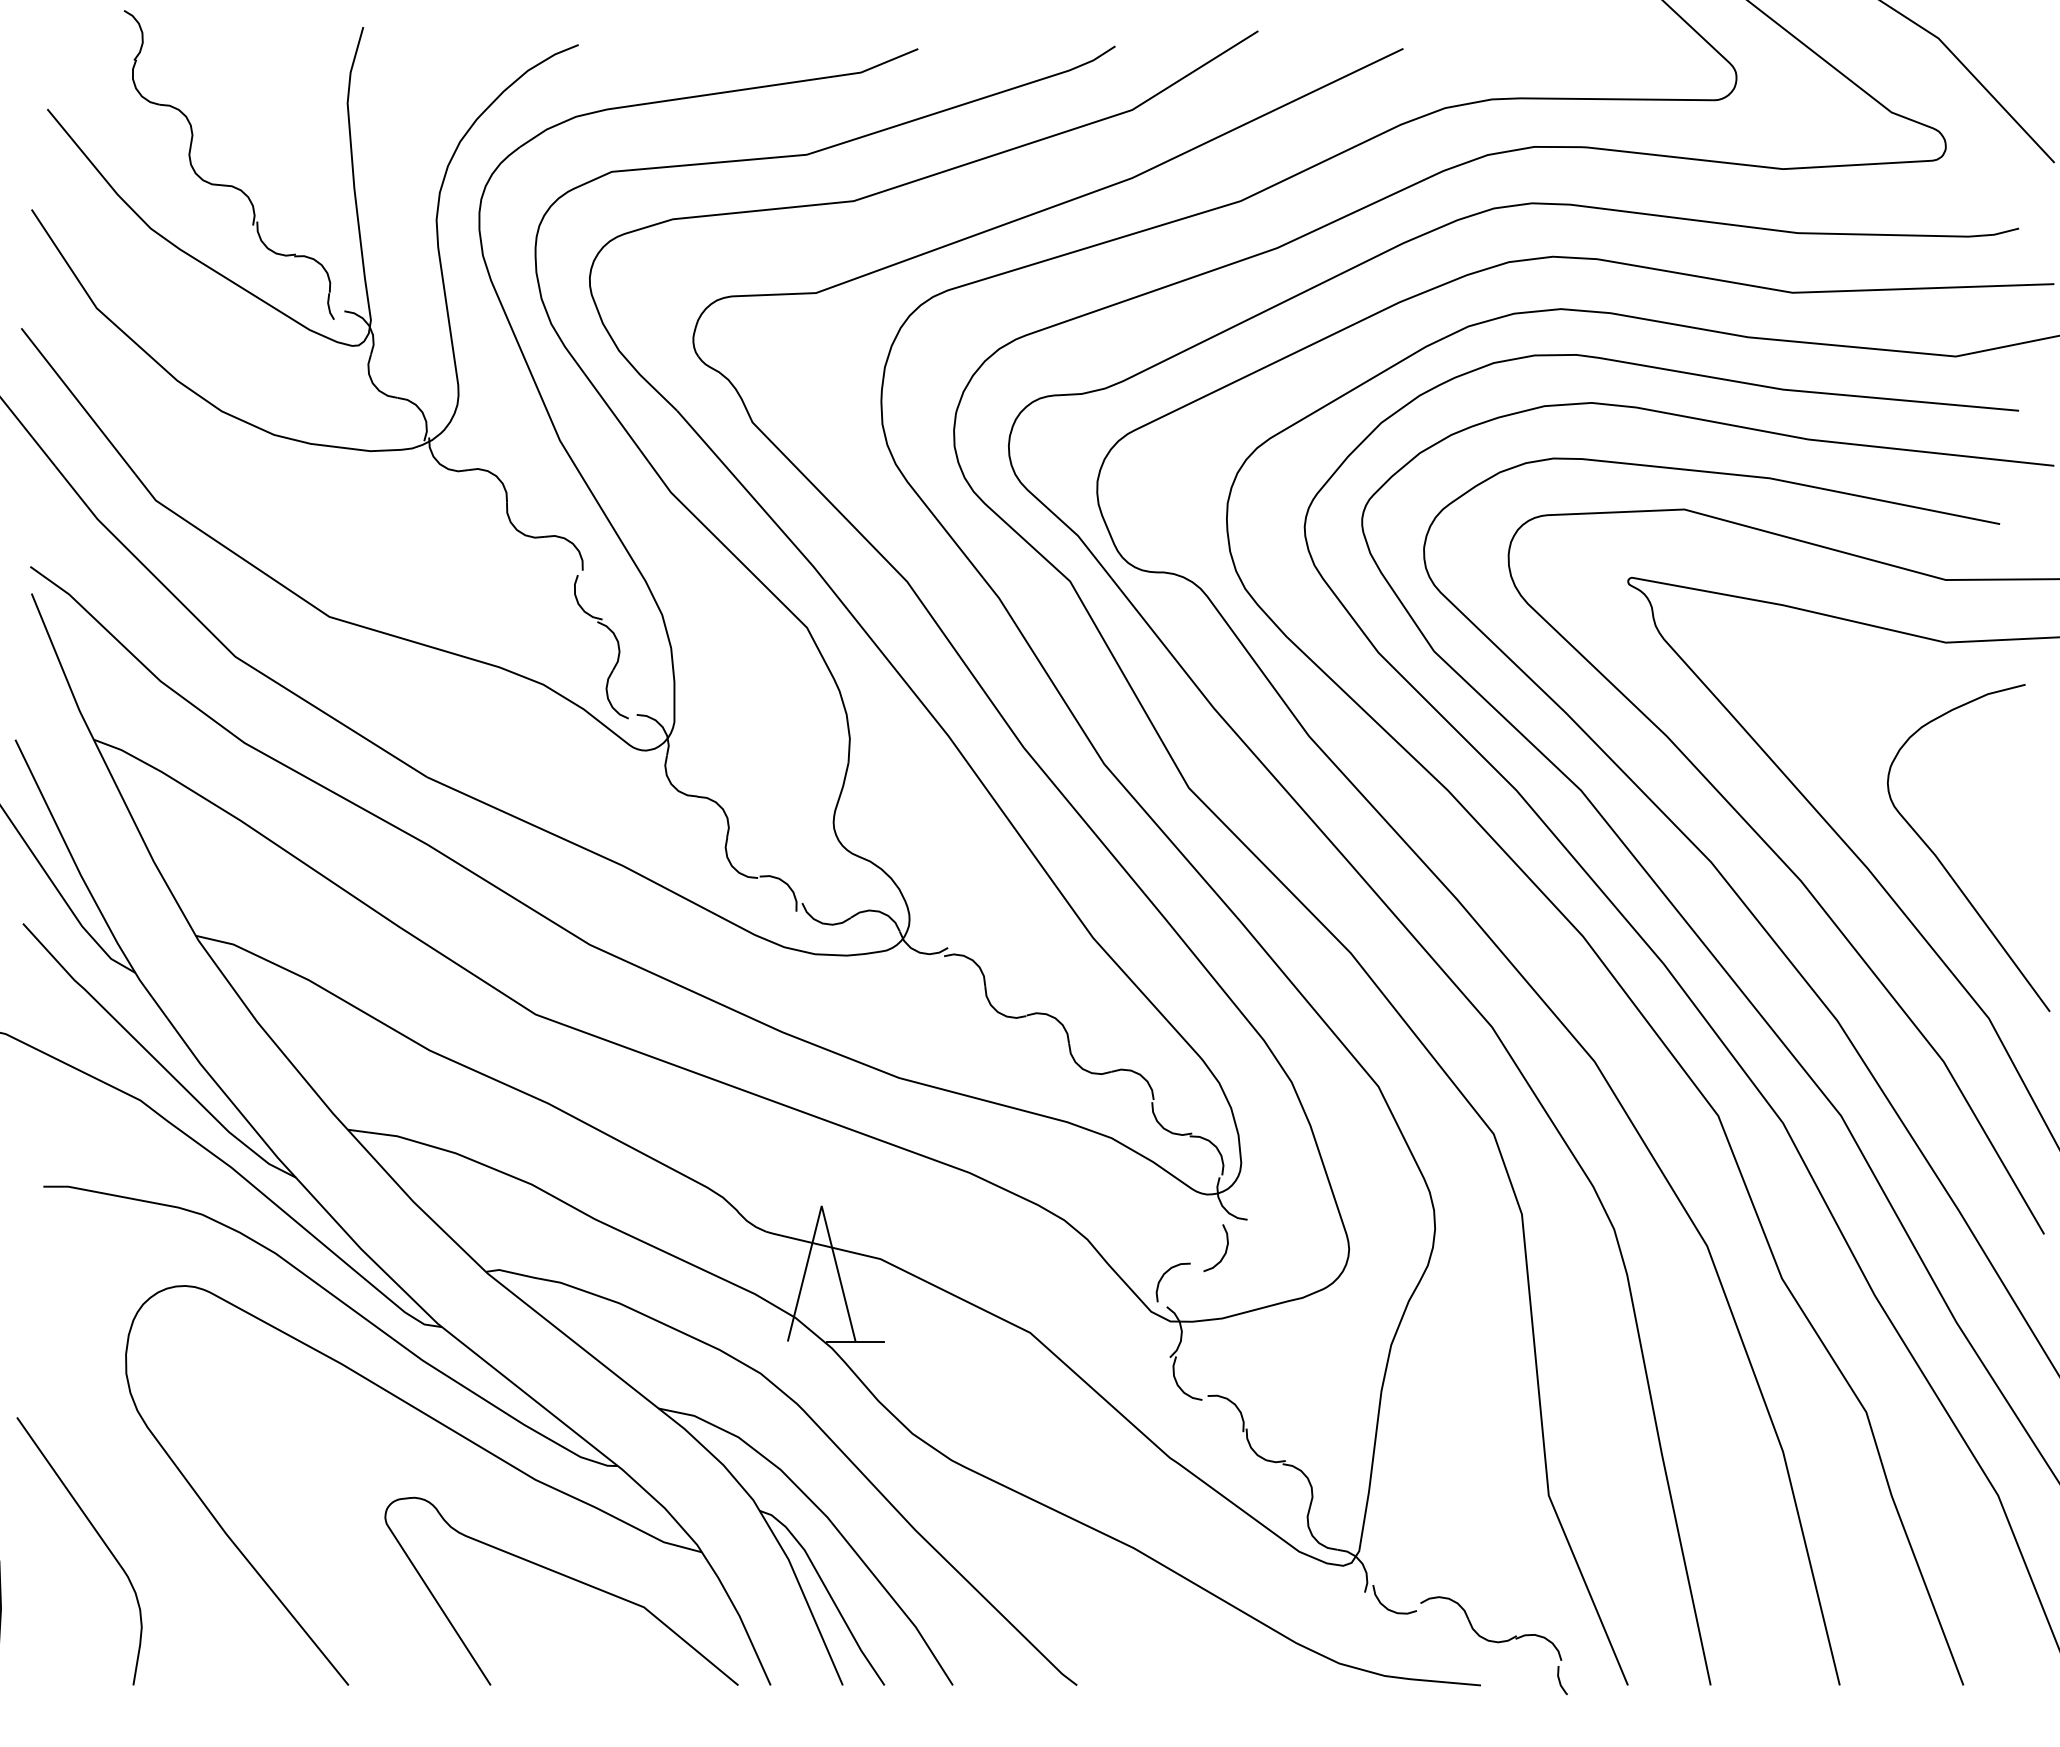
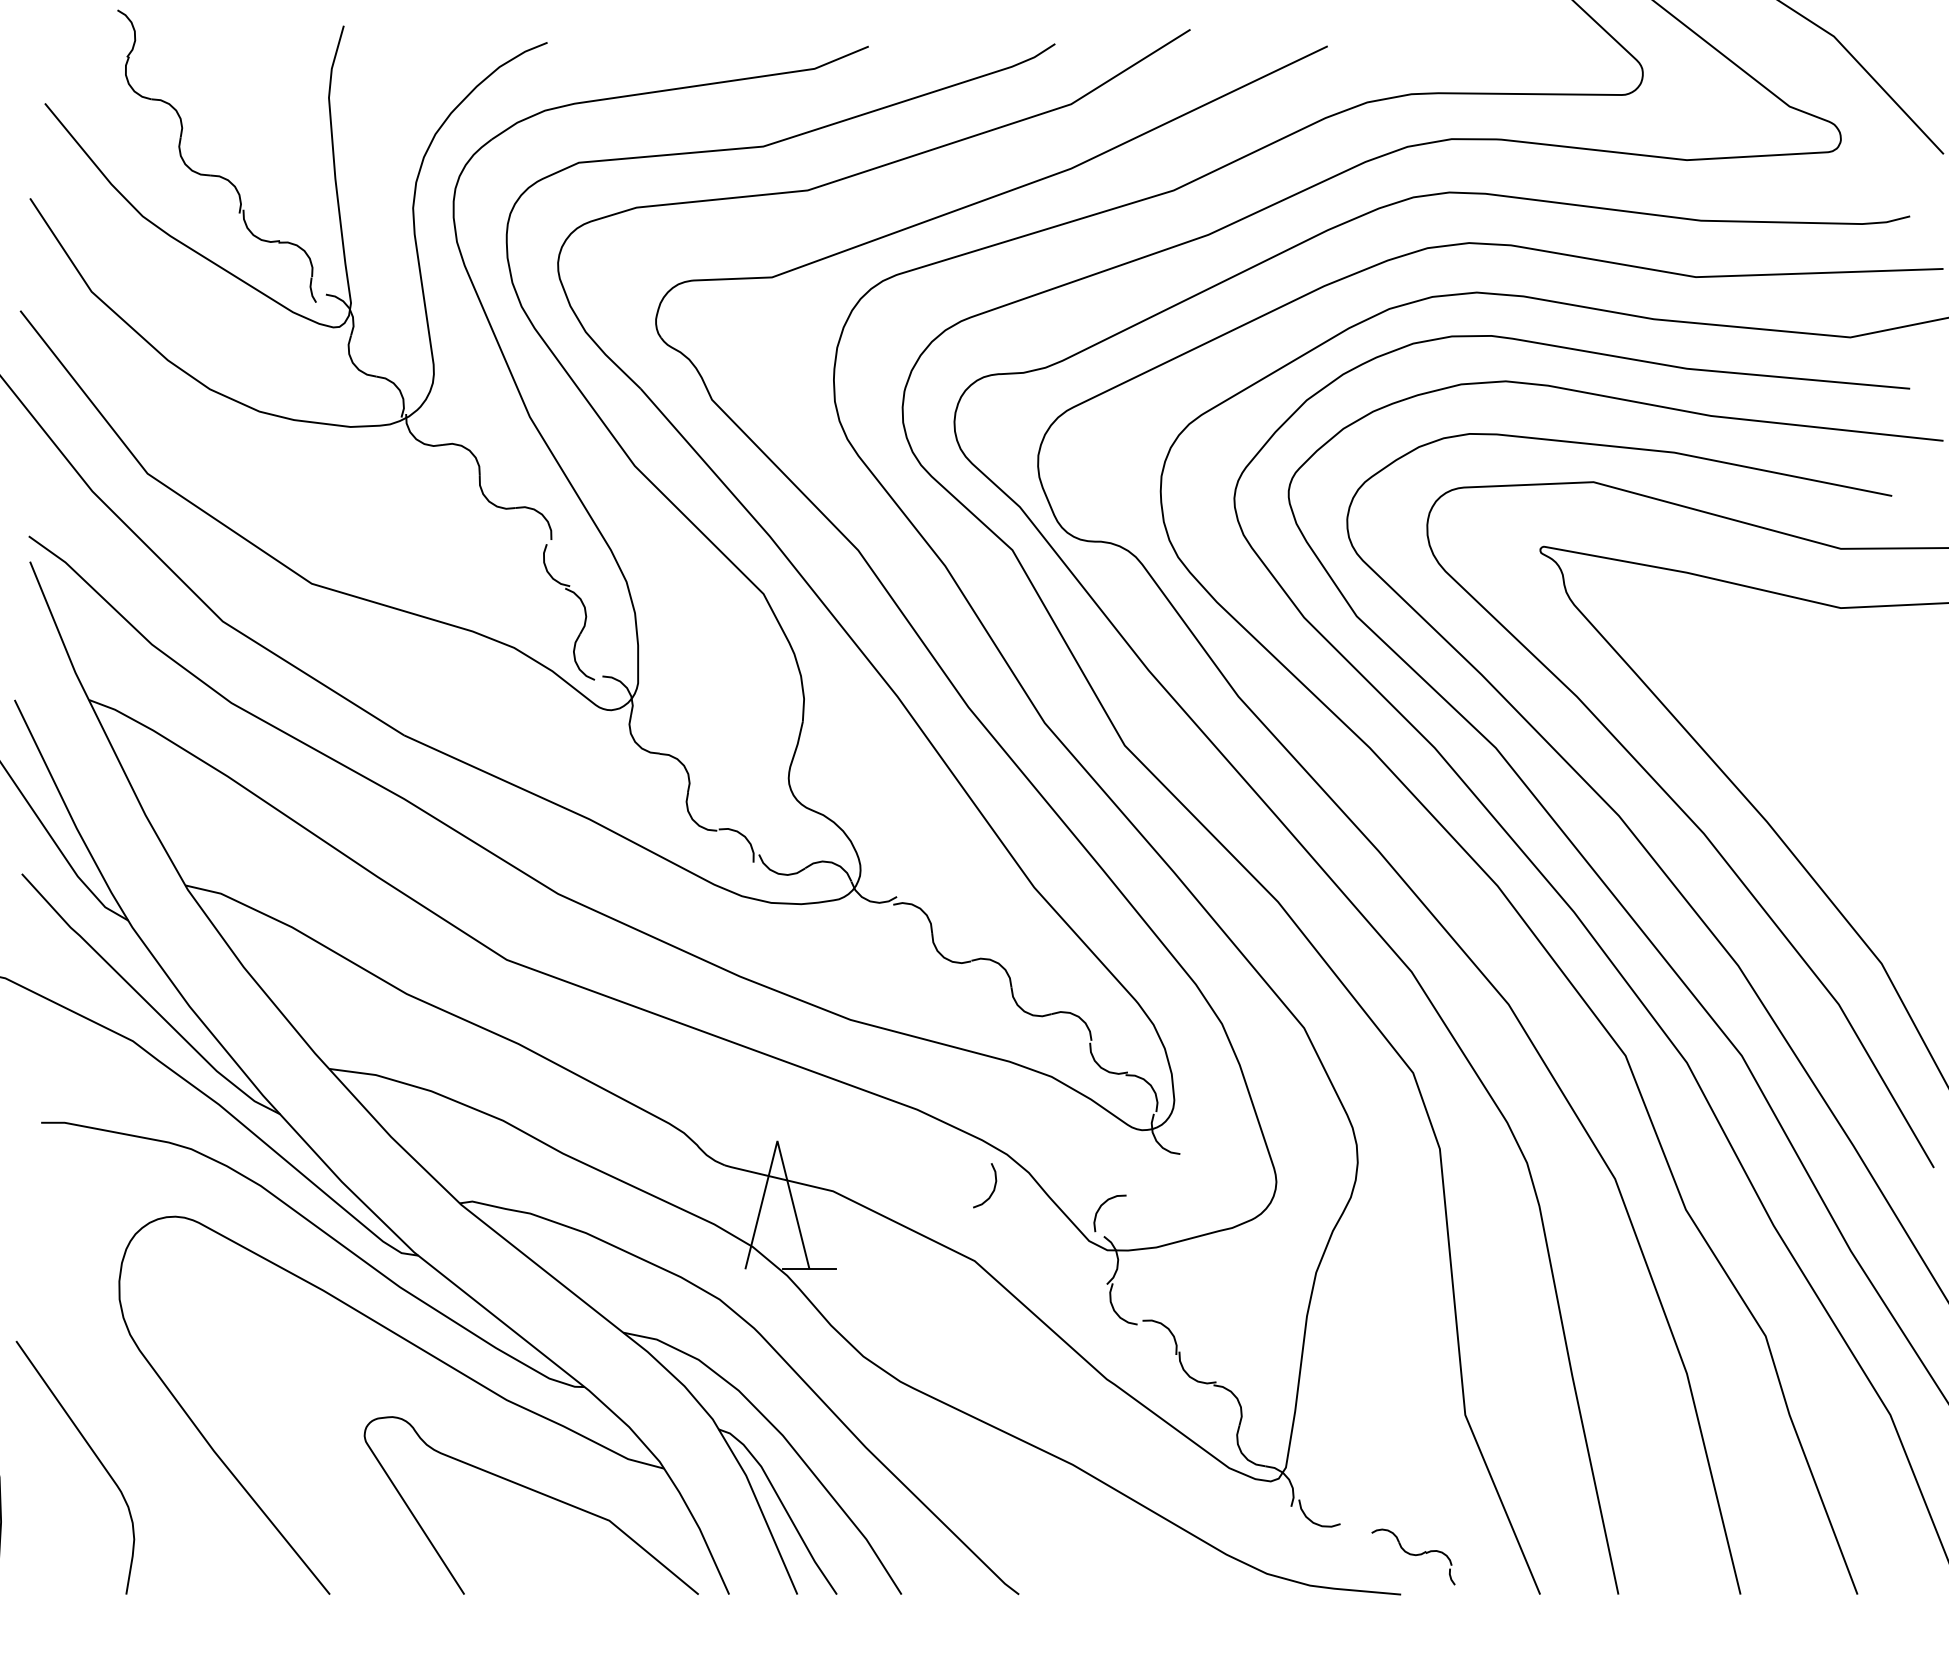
curve: (1943, 864) -> (1838, 817), removed
curve: (1225, 1248) -> (993, 1185), moved
part: (1493, 1645) -> (1412, 1556), size x0.6

